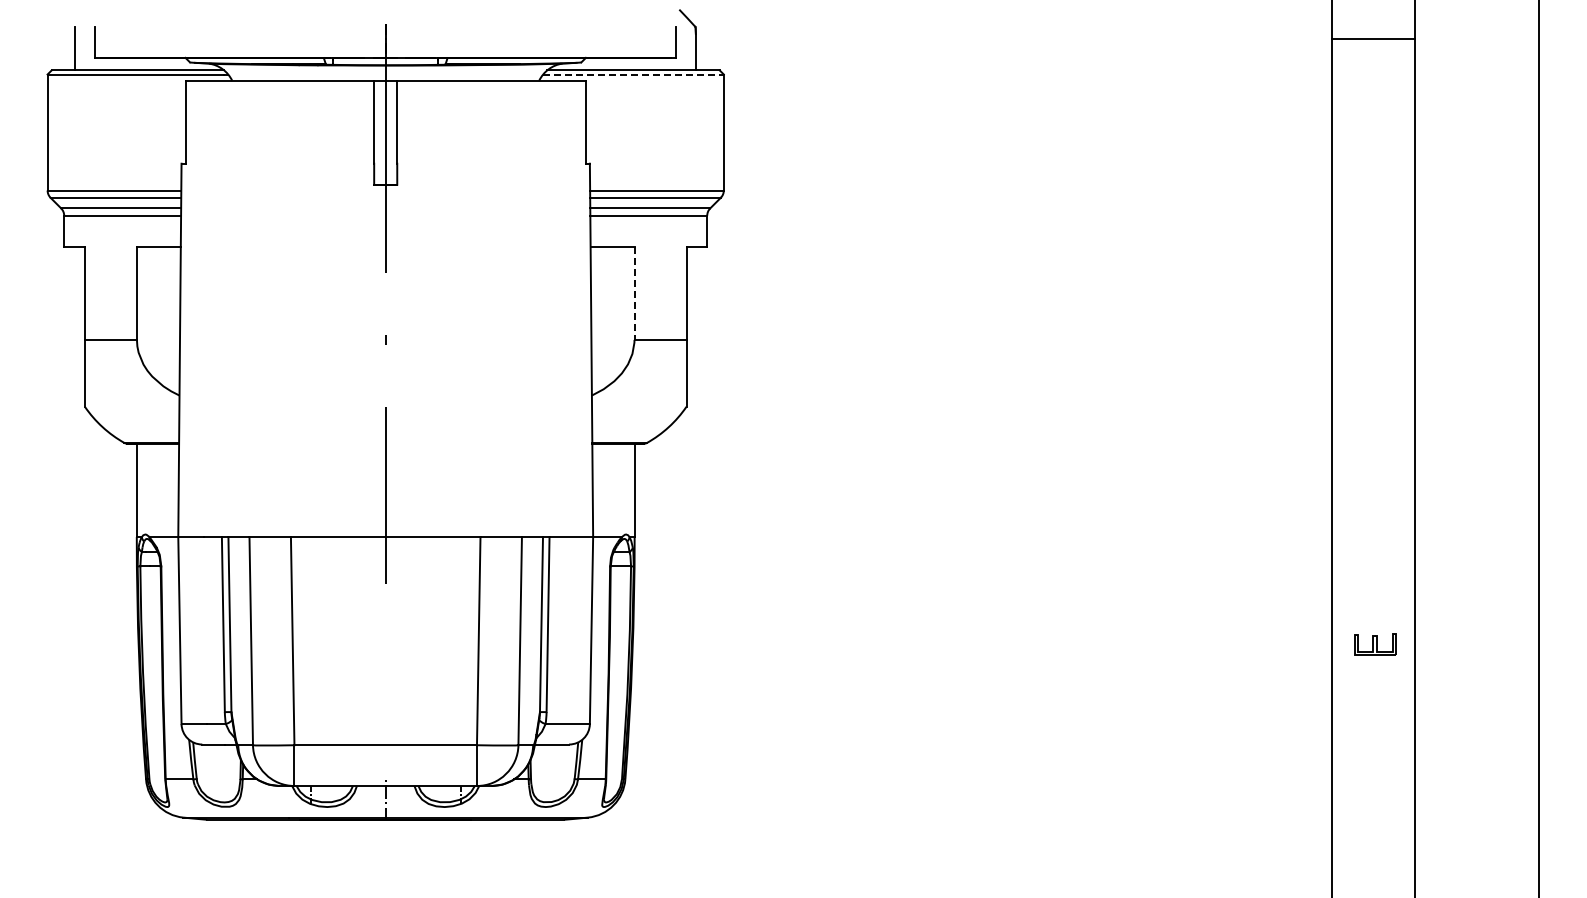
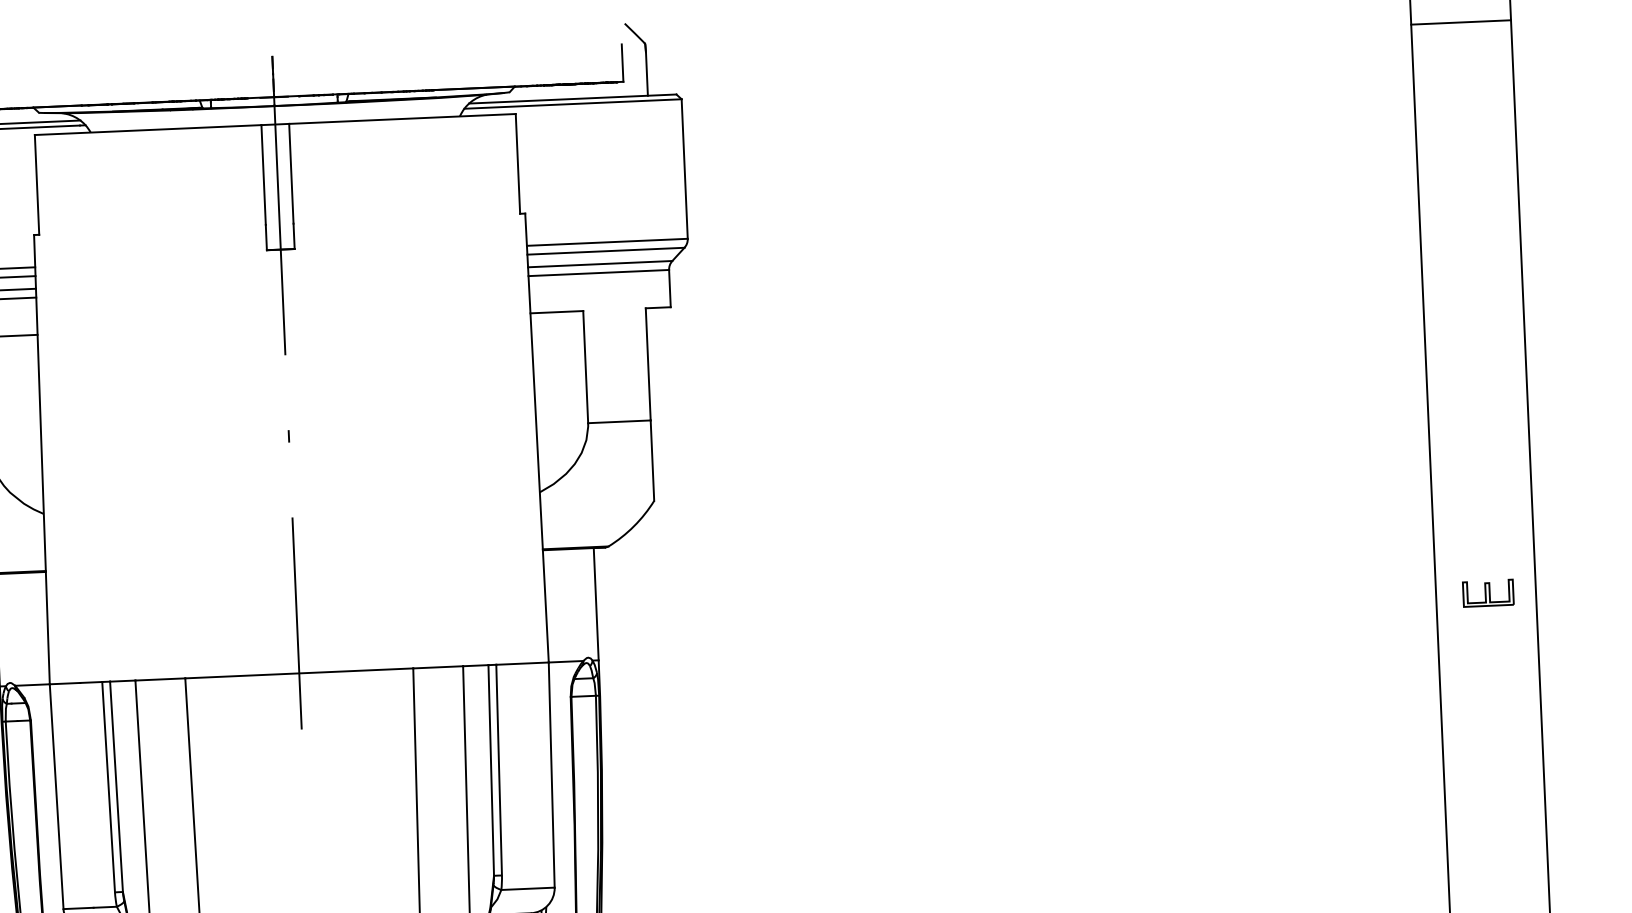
line: (634, 74) -> (574, 103), dashed -> solid
line: (634, 293) -> (585, 367), dashed -> solid
part: (1375, 644) -> (1488, 593), moved

